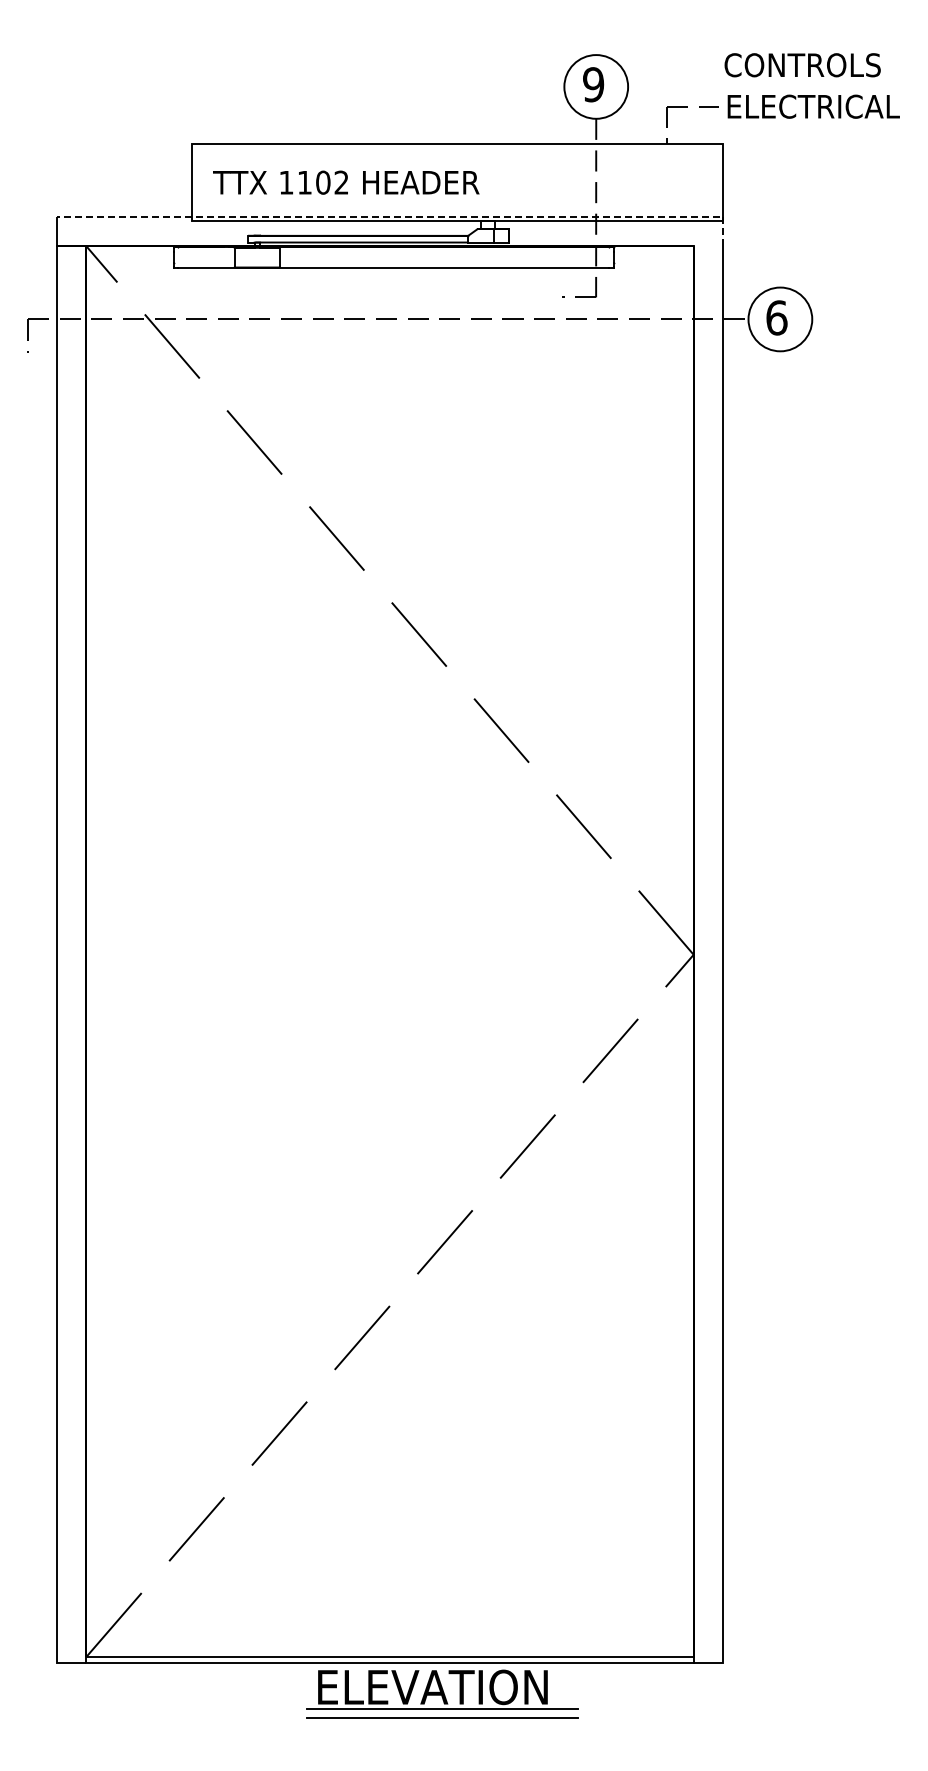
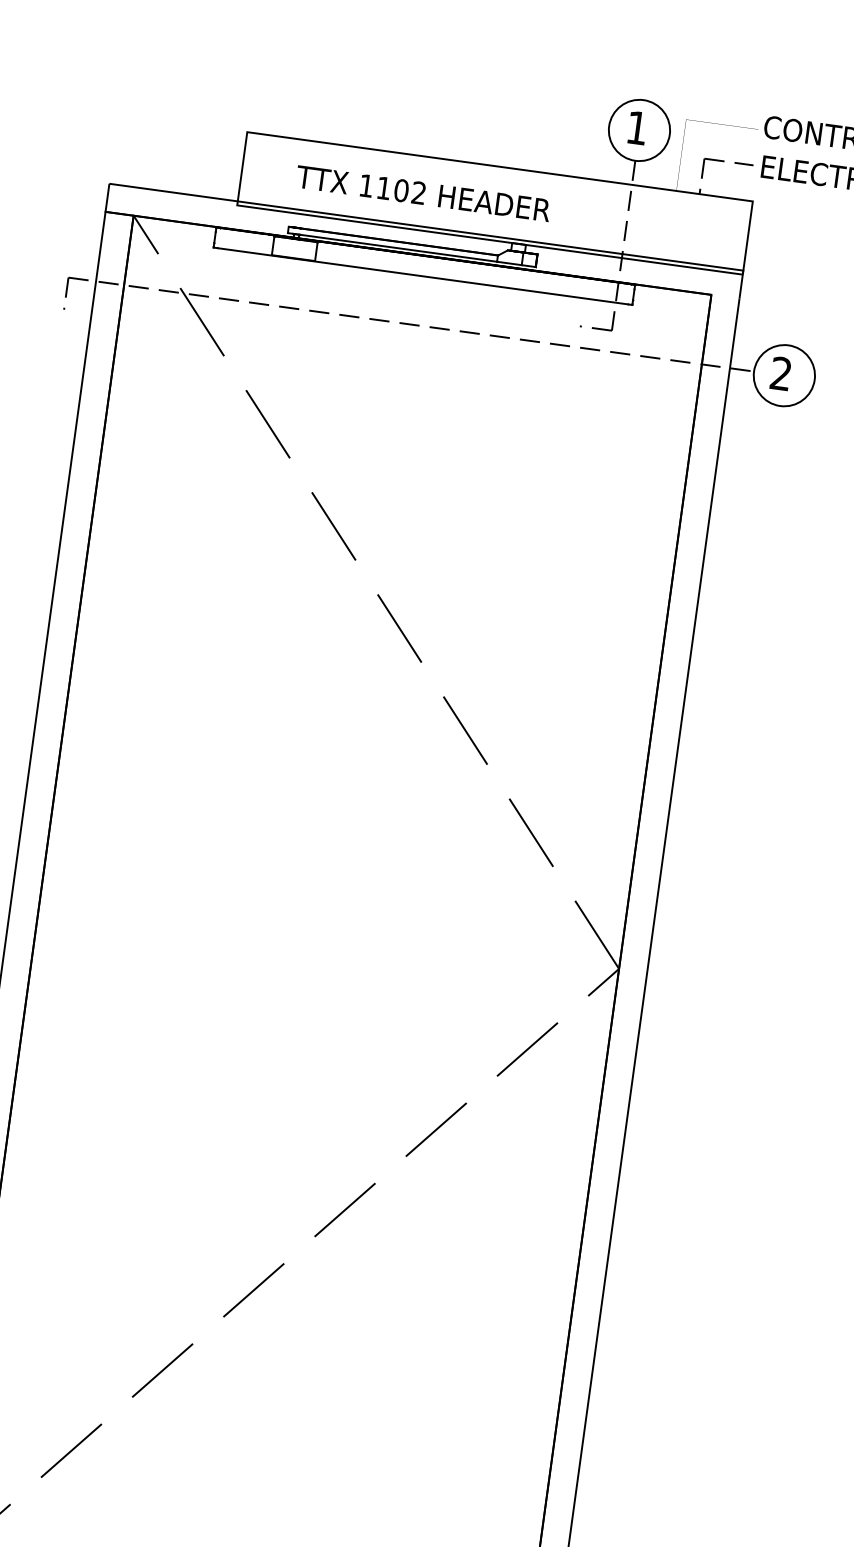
text: (593, 84) -> (637, 127), 9 -> 1
text: (346, 182) -> (423, 193), moved
line: (405, 216) -> (441, 228), dashed -> solid
text: (776, 317) -> (780, 373), 6 -> 2

